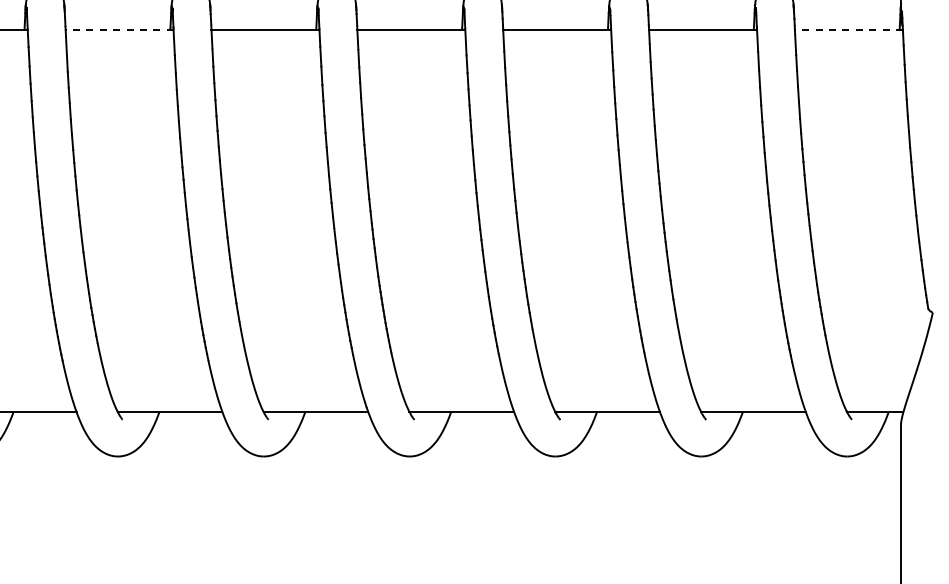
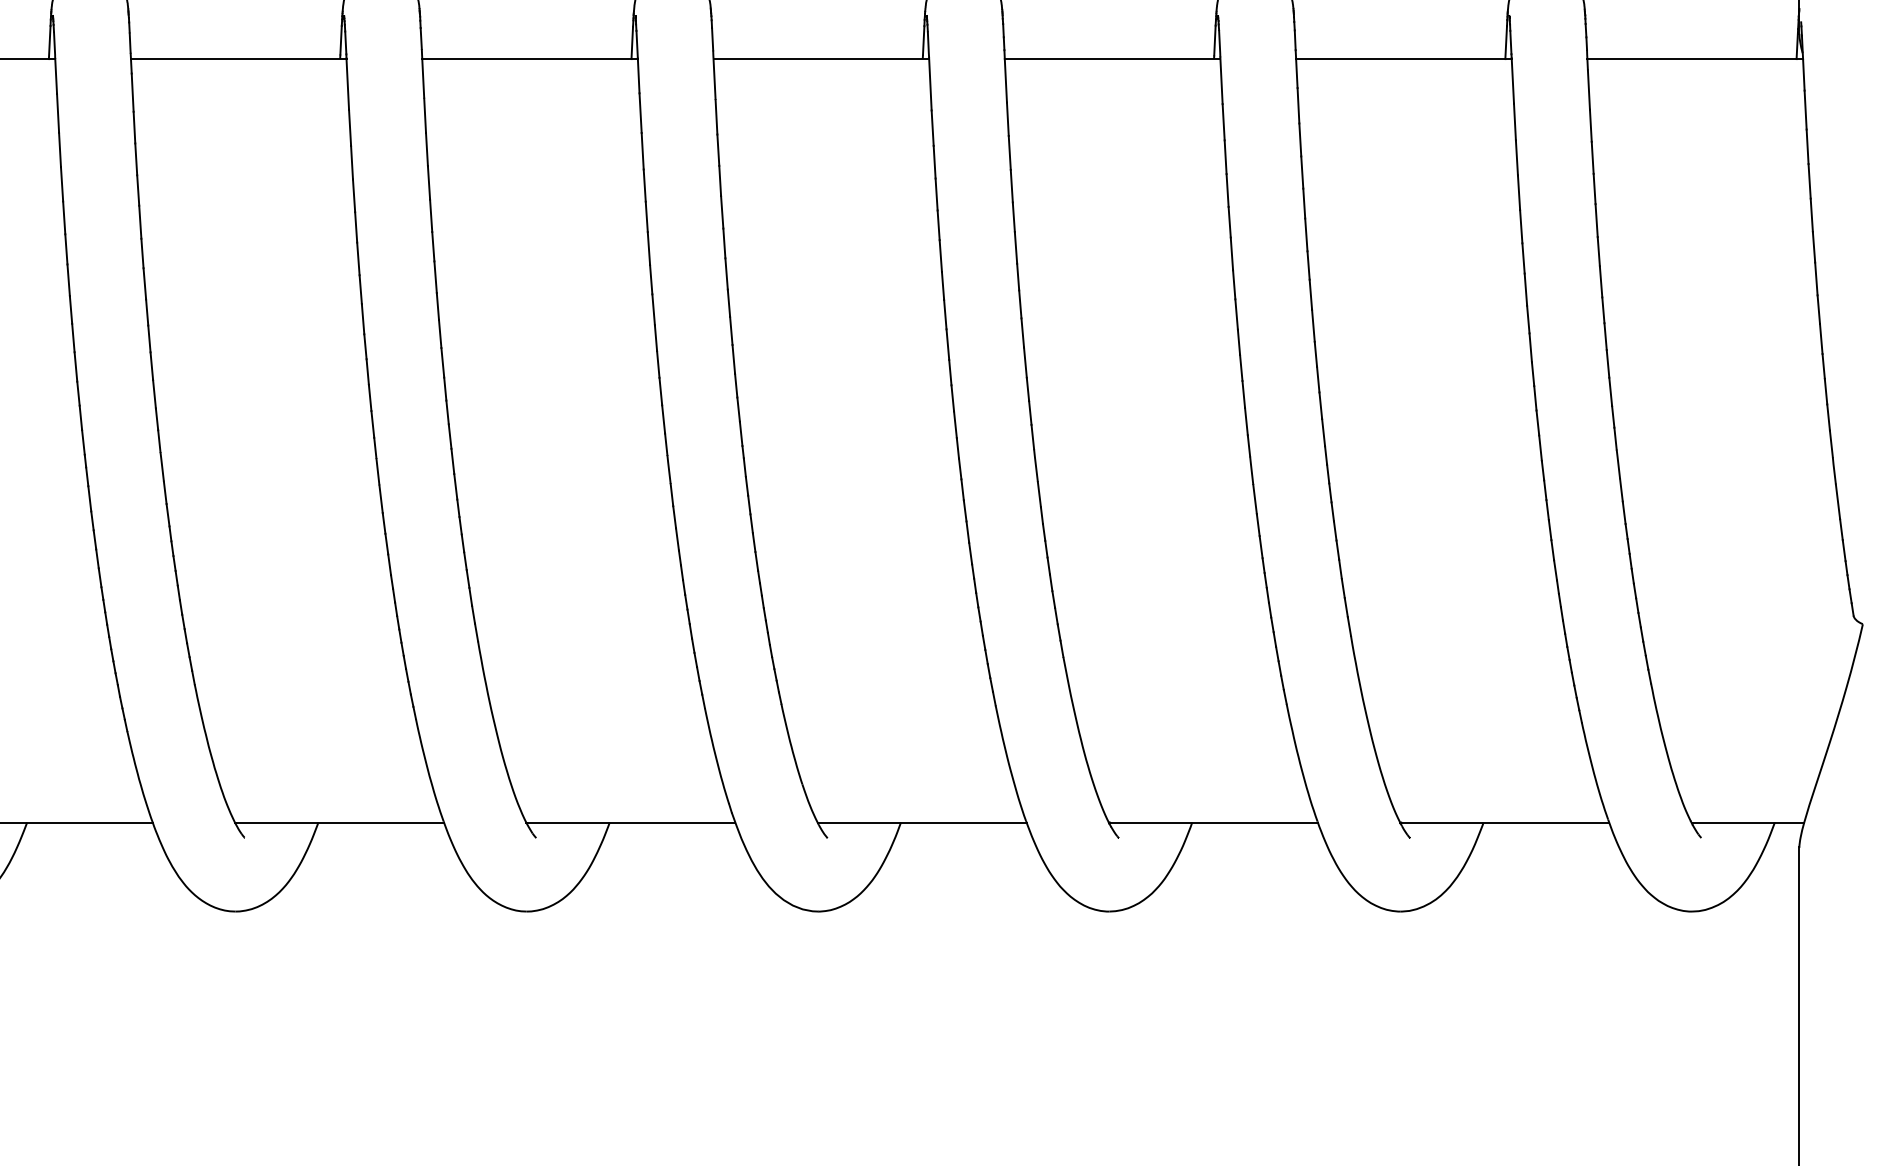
line: (119, 29) -> (238, 58), dashed -> solid
line: (848, 29) -> (1694, 58), dashed -> solid

